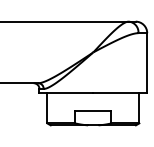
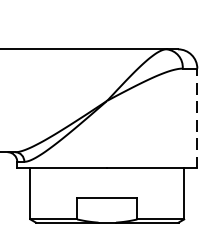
line: (147, 63) -> (197, 119), solid -> dashed

